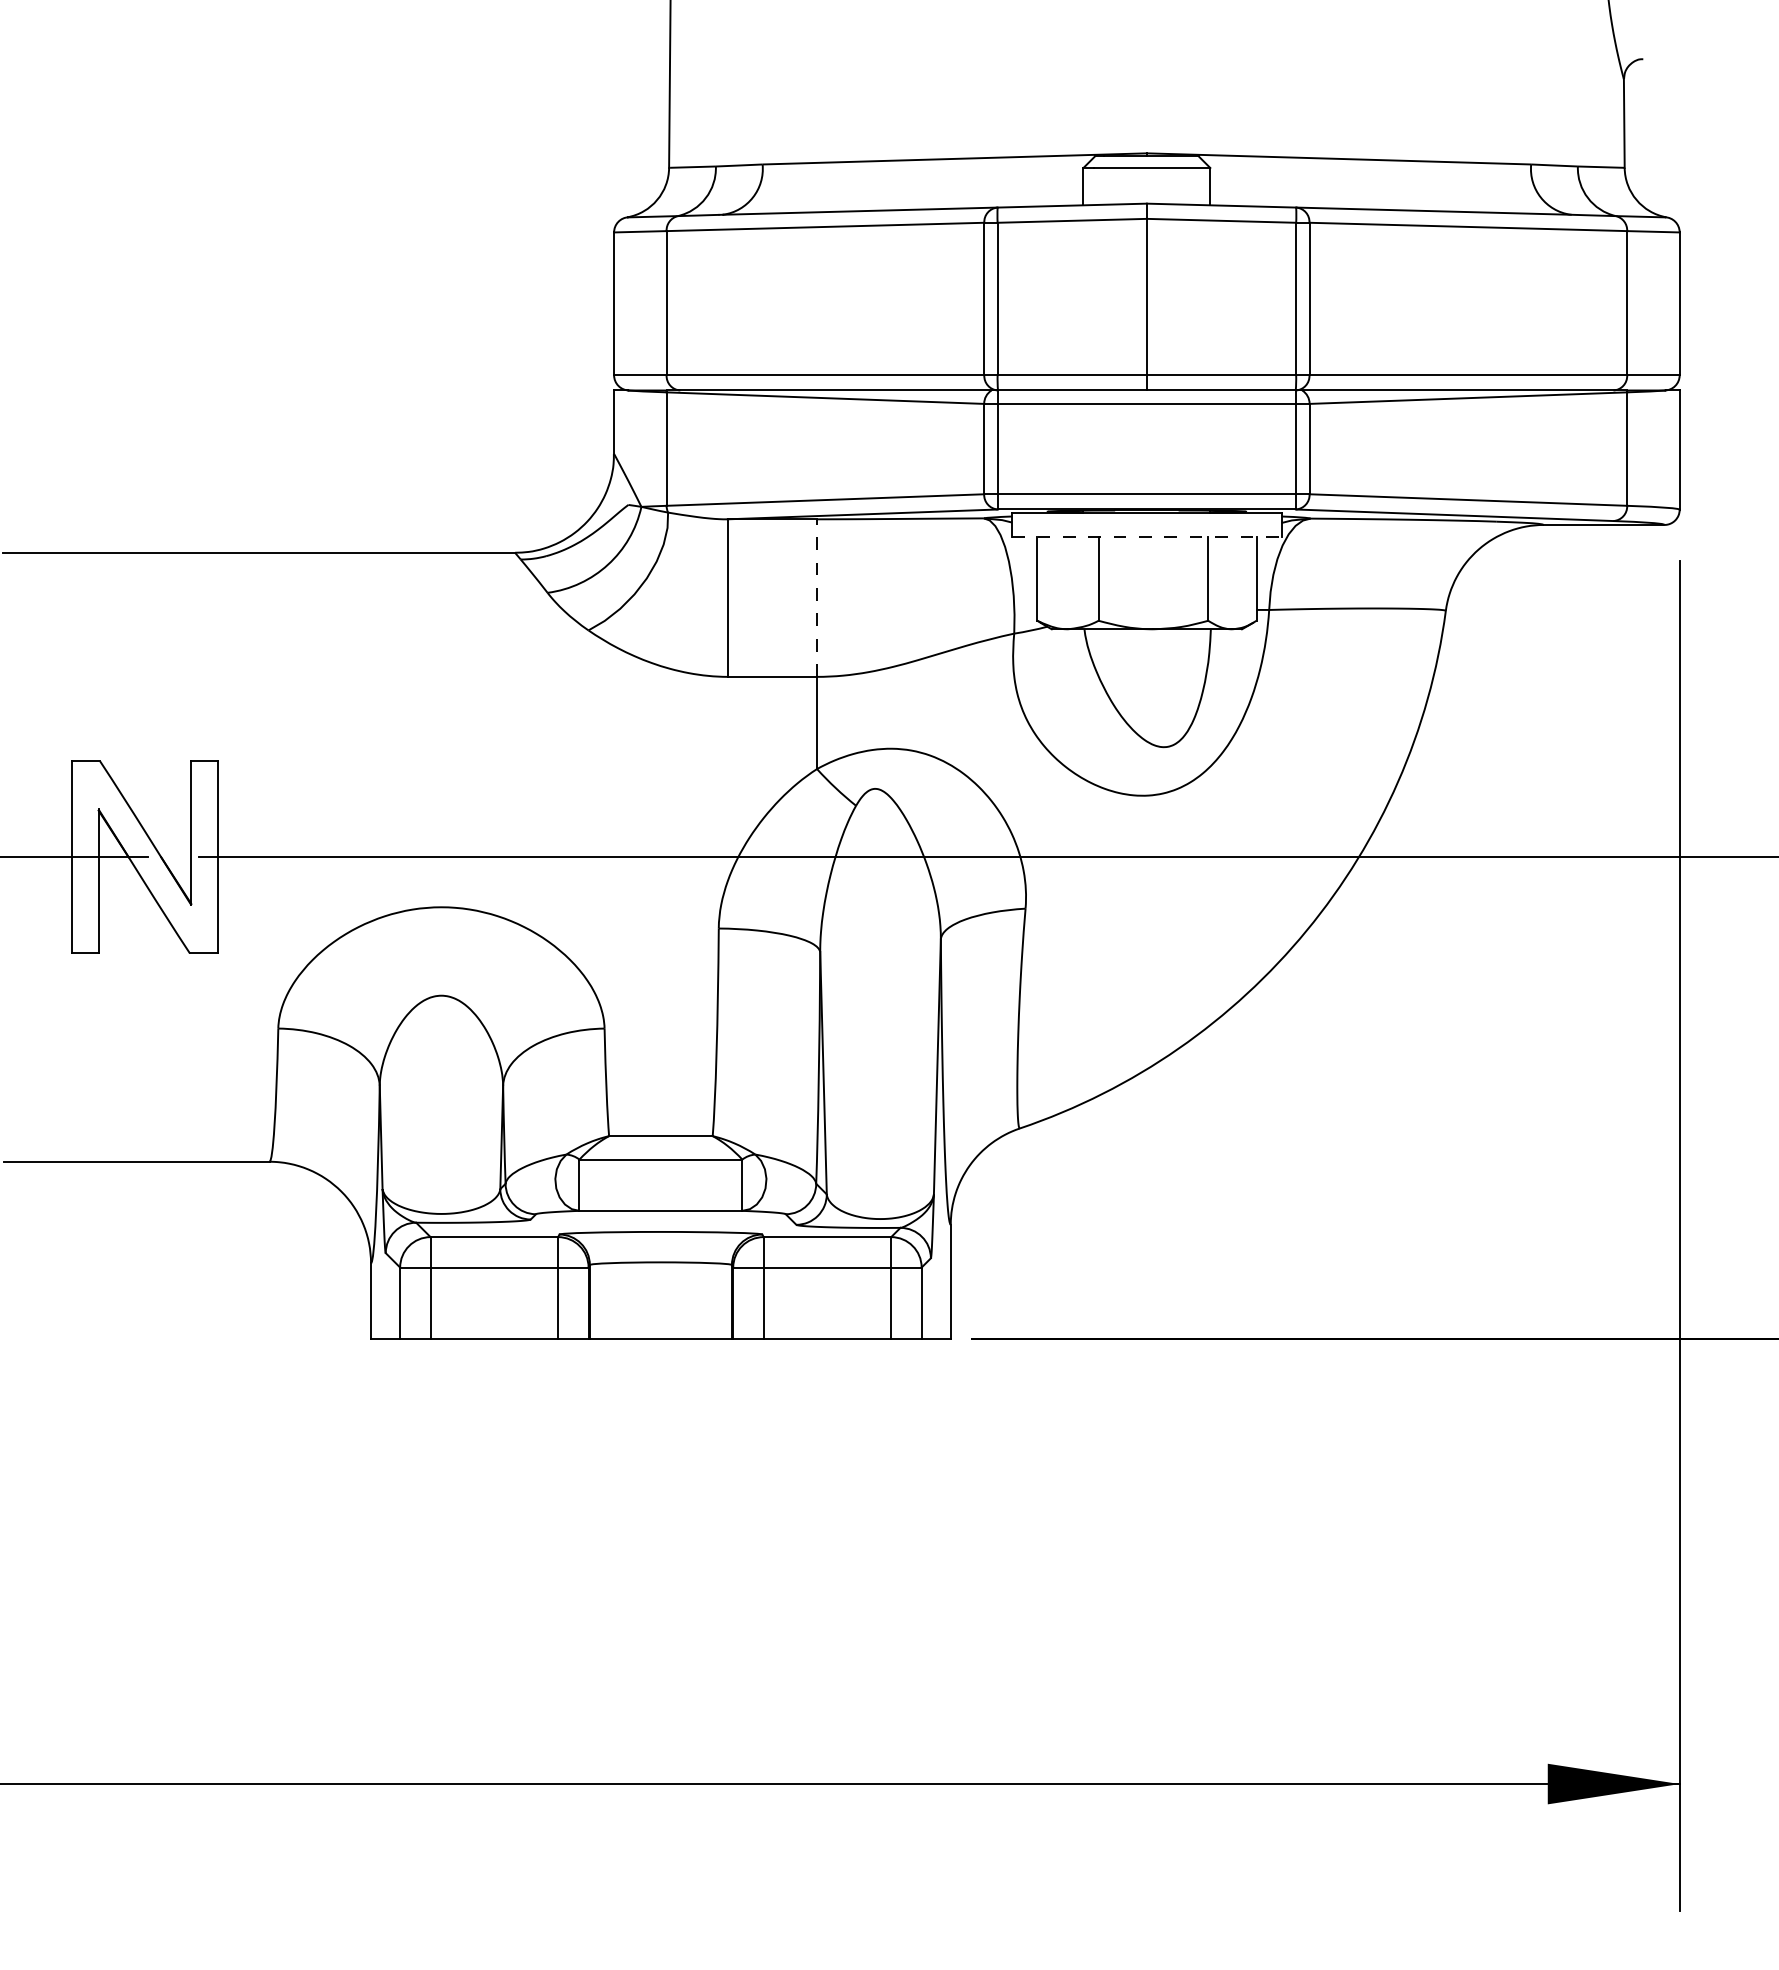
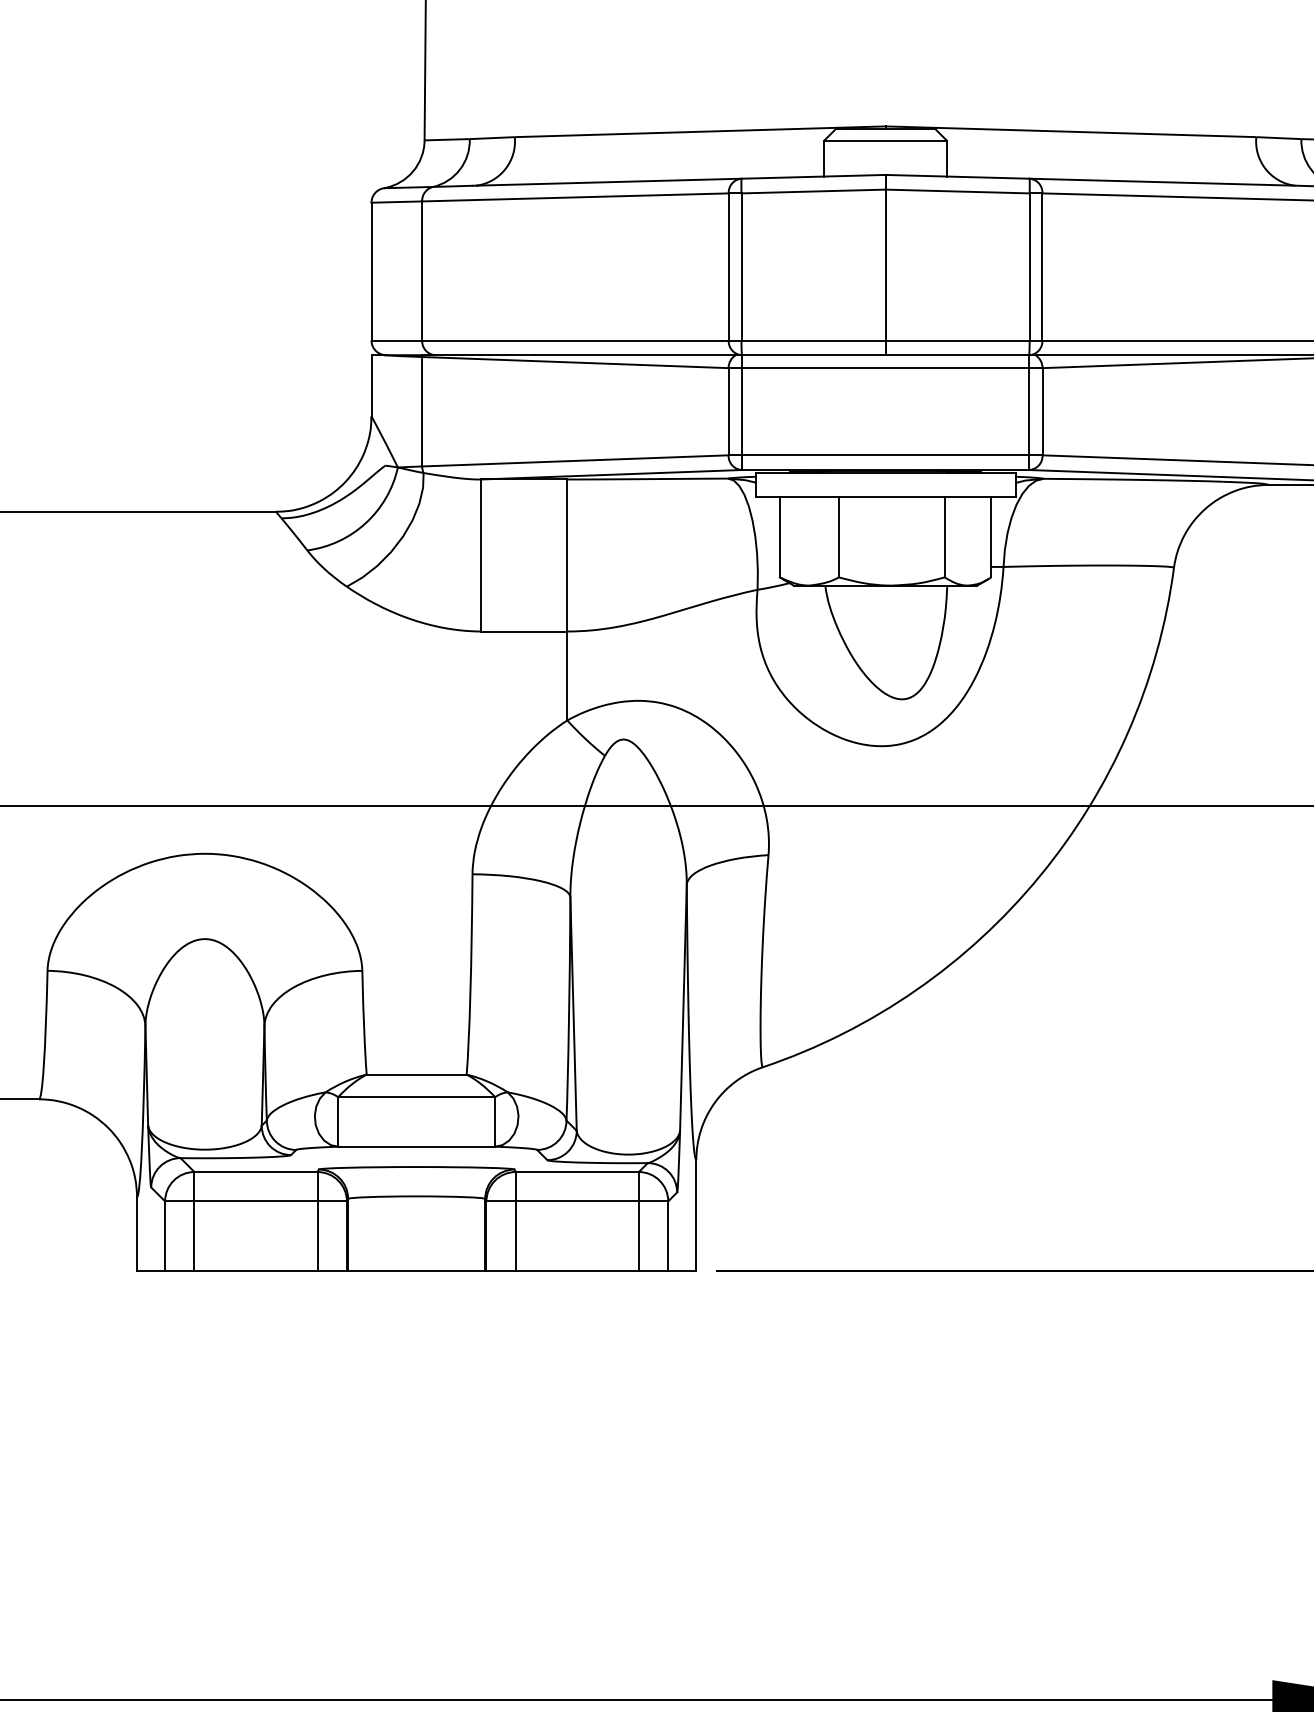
line: (1146, 536) -> (885, 496), dashed -> solid
line: (817, 598) -> (567, 555), dashed -> solid

